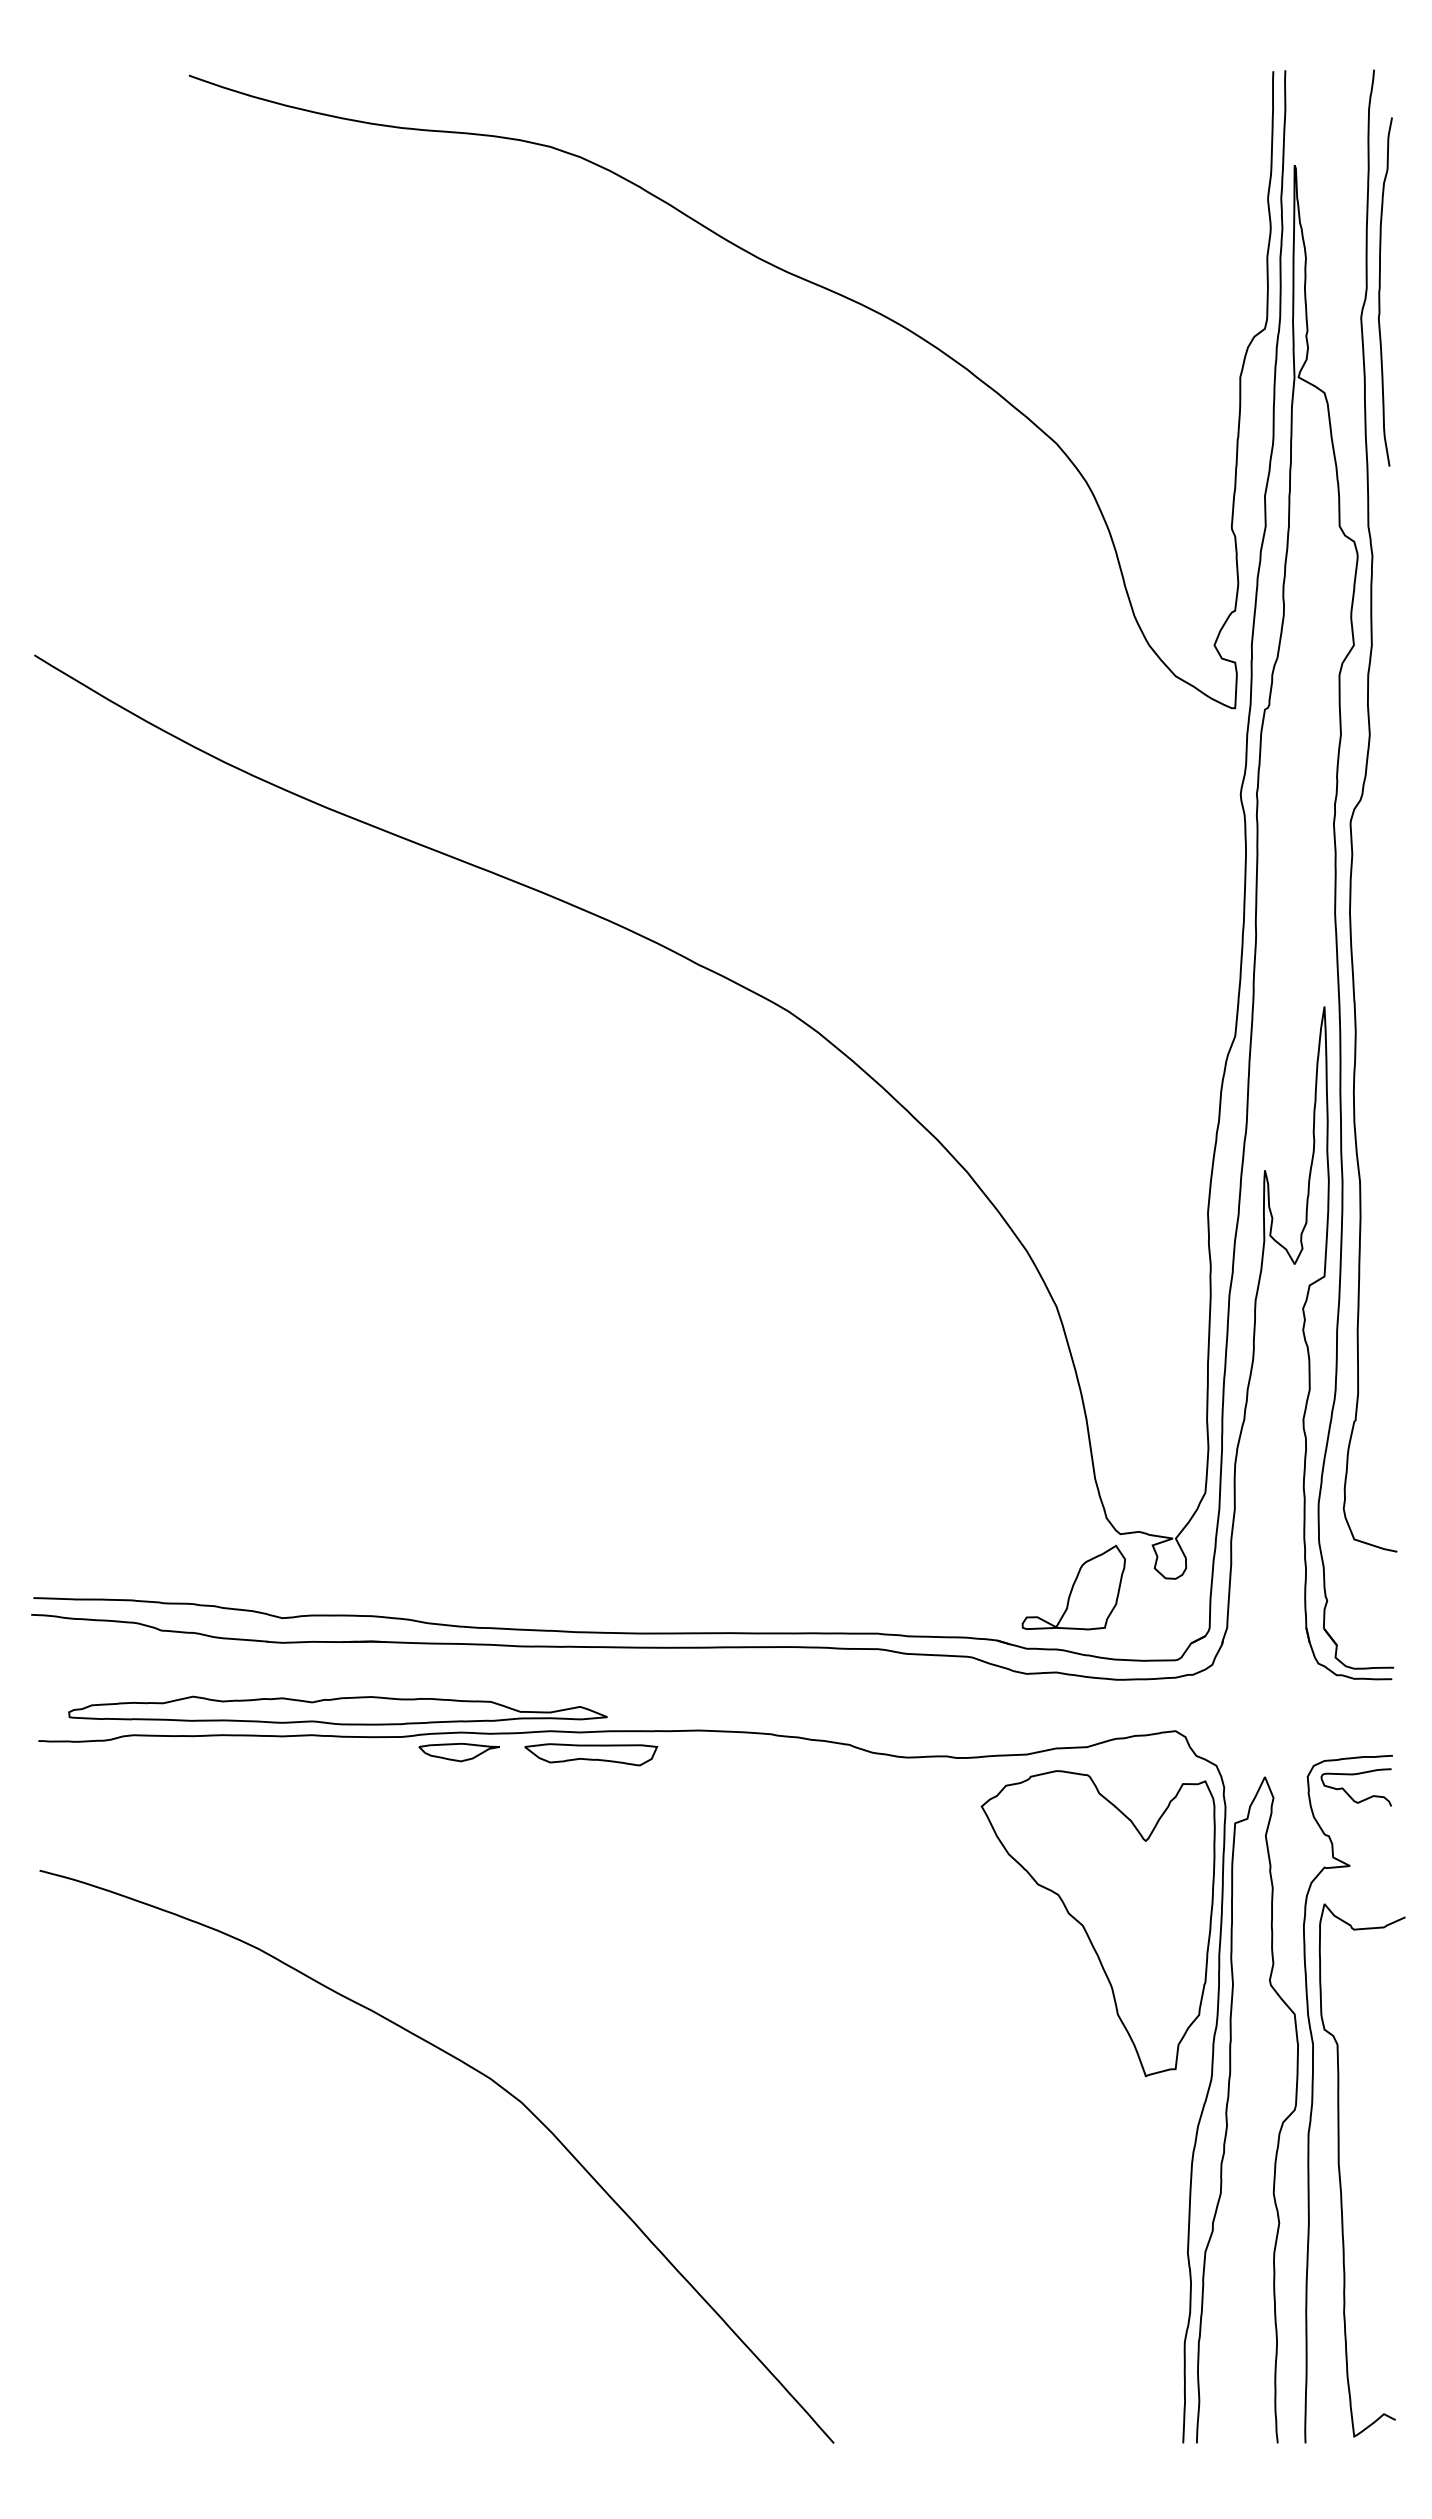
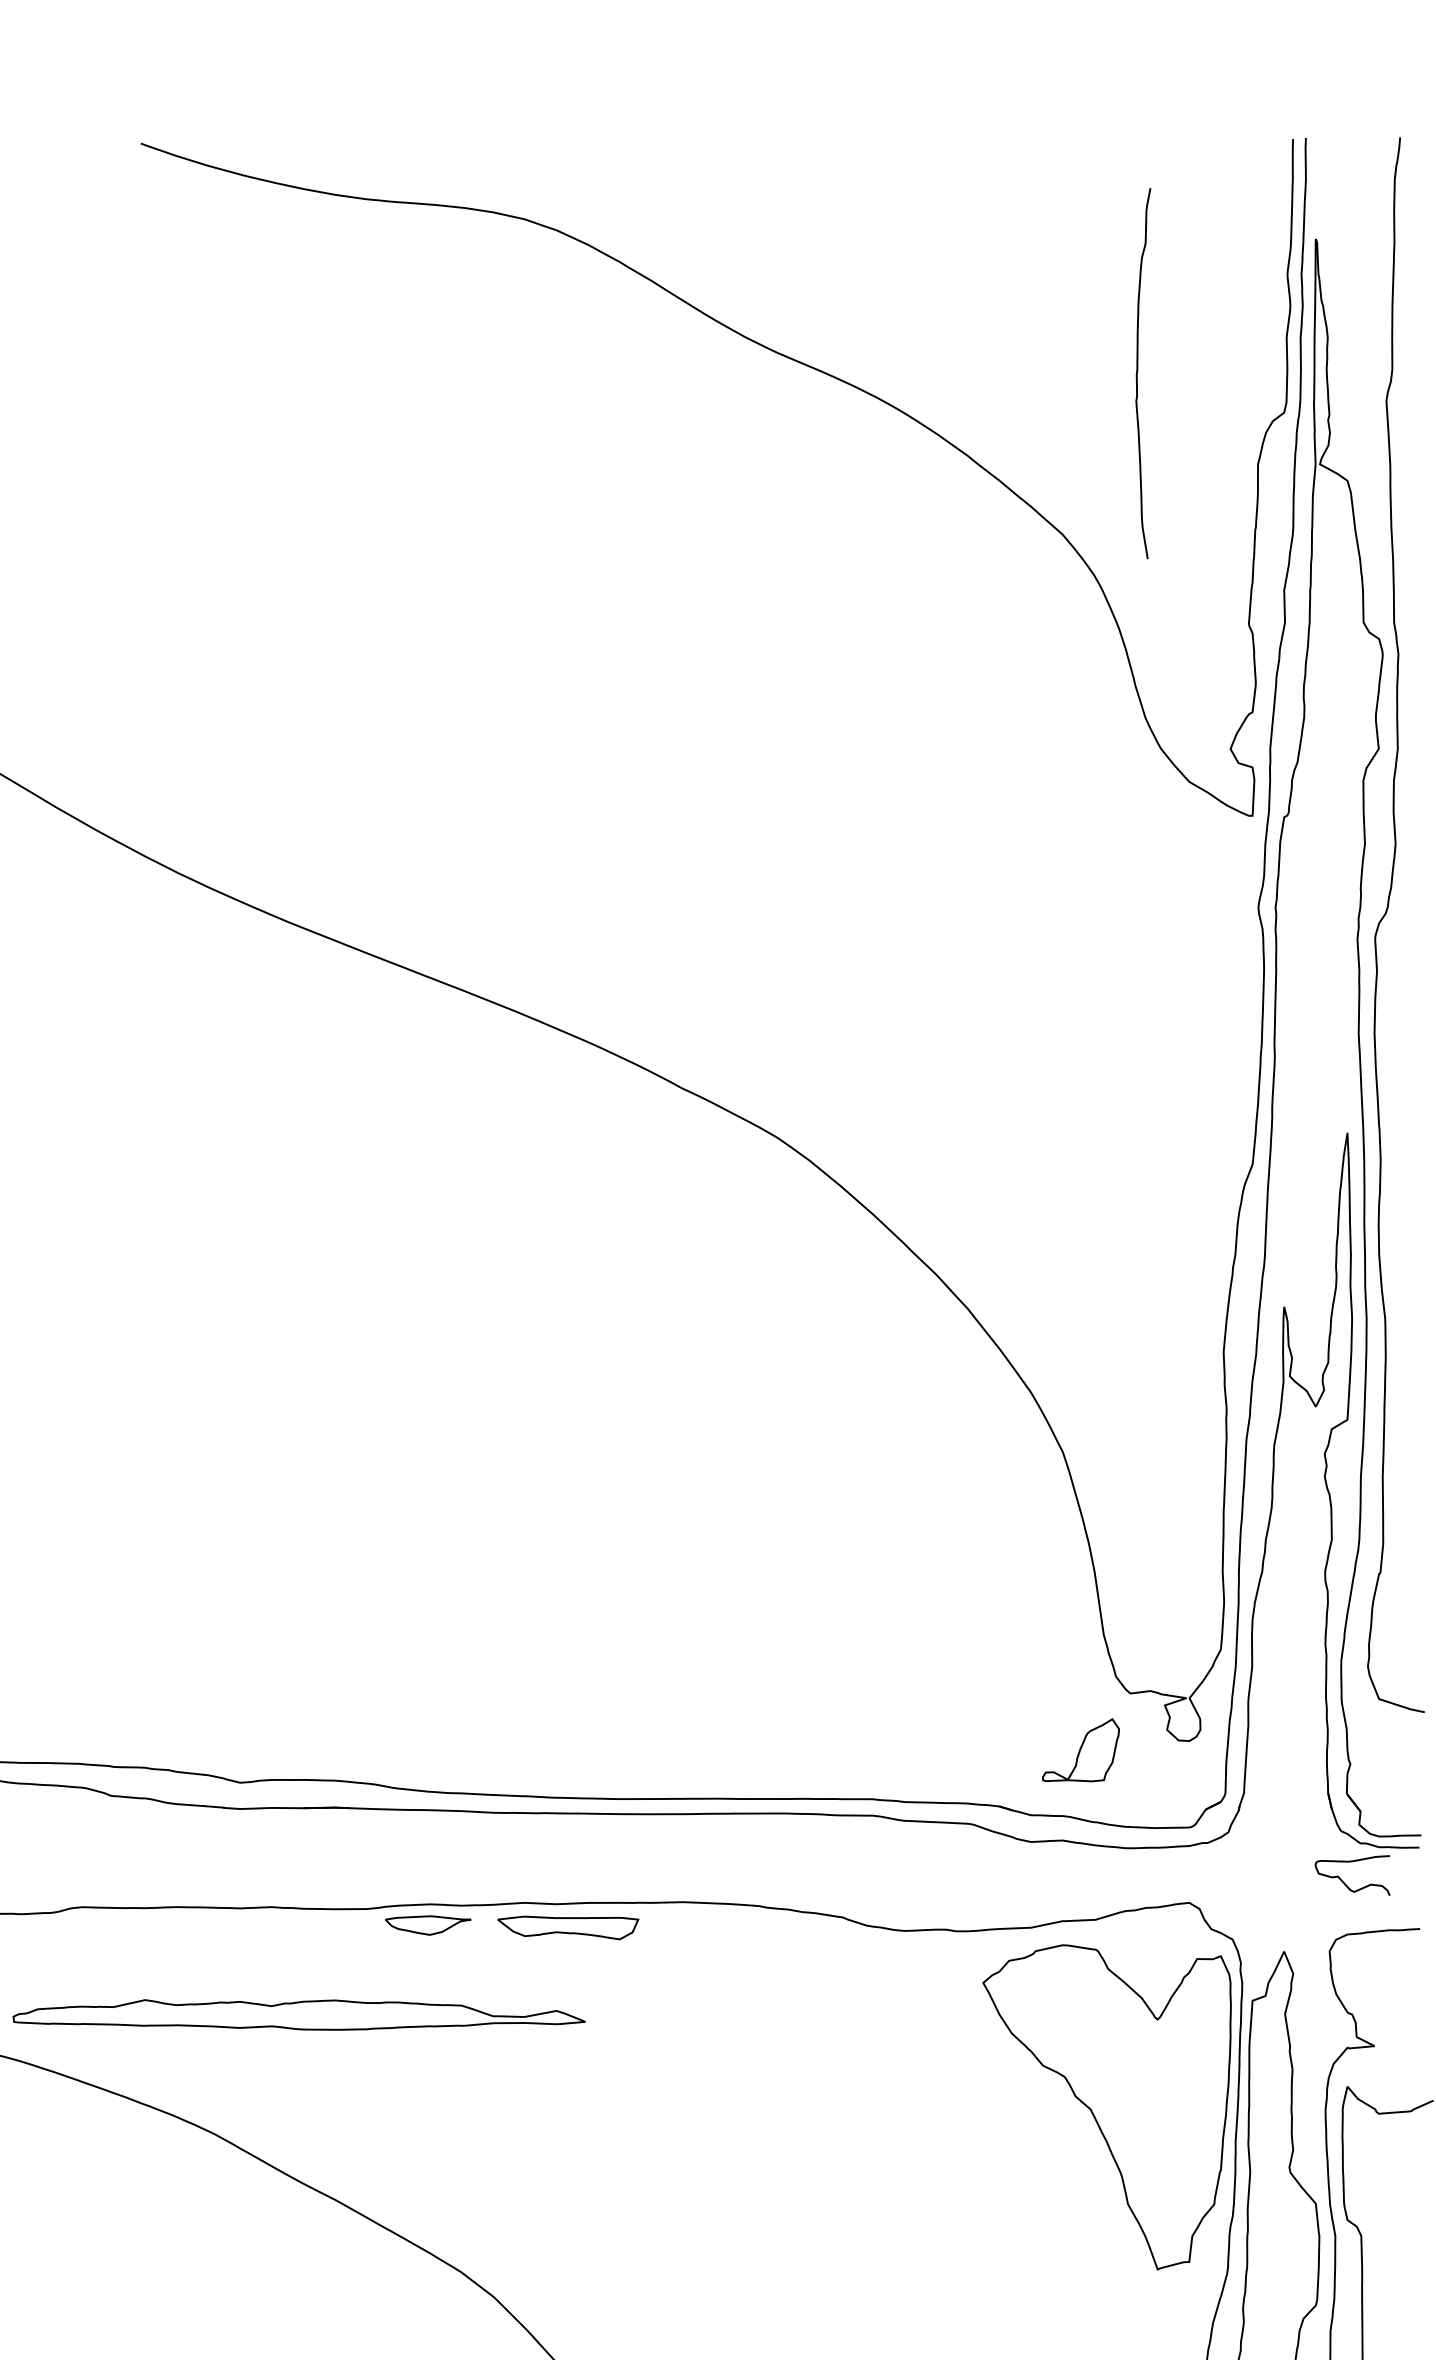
curve: (1380, 291) -> (1138, 373), moved
part: (1073, 1587) -> (1080, 1750), size x0.7
part: (337, 1710) -> (298, 2014), moved
curve: (1348, 1793) -> (1344, 1881), moved

